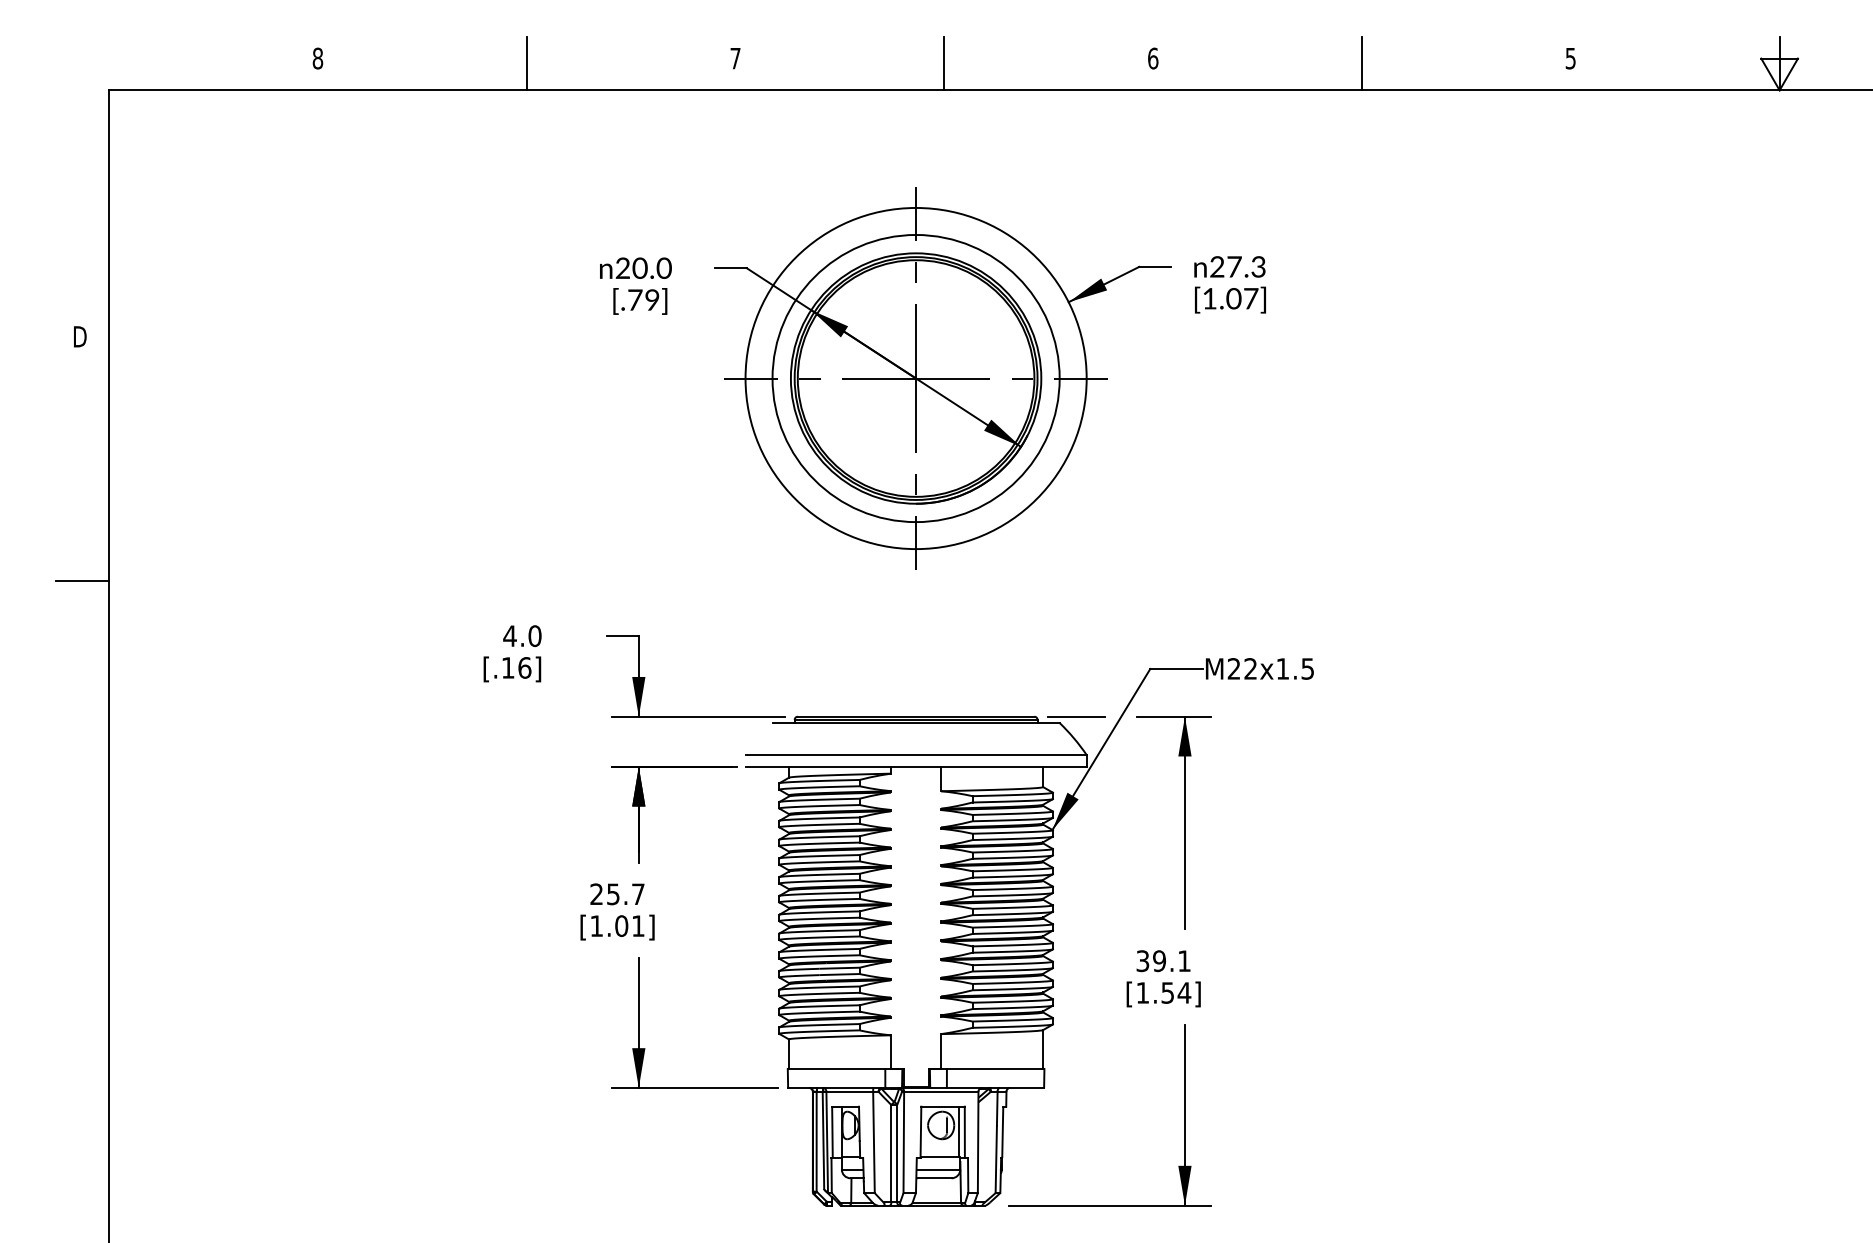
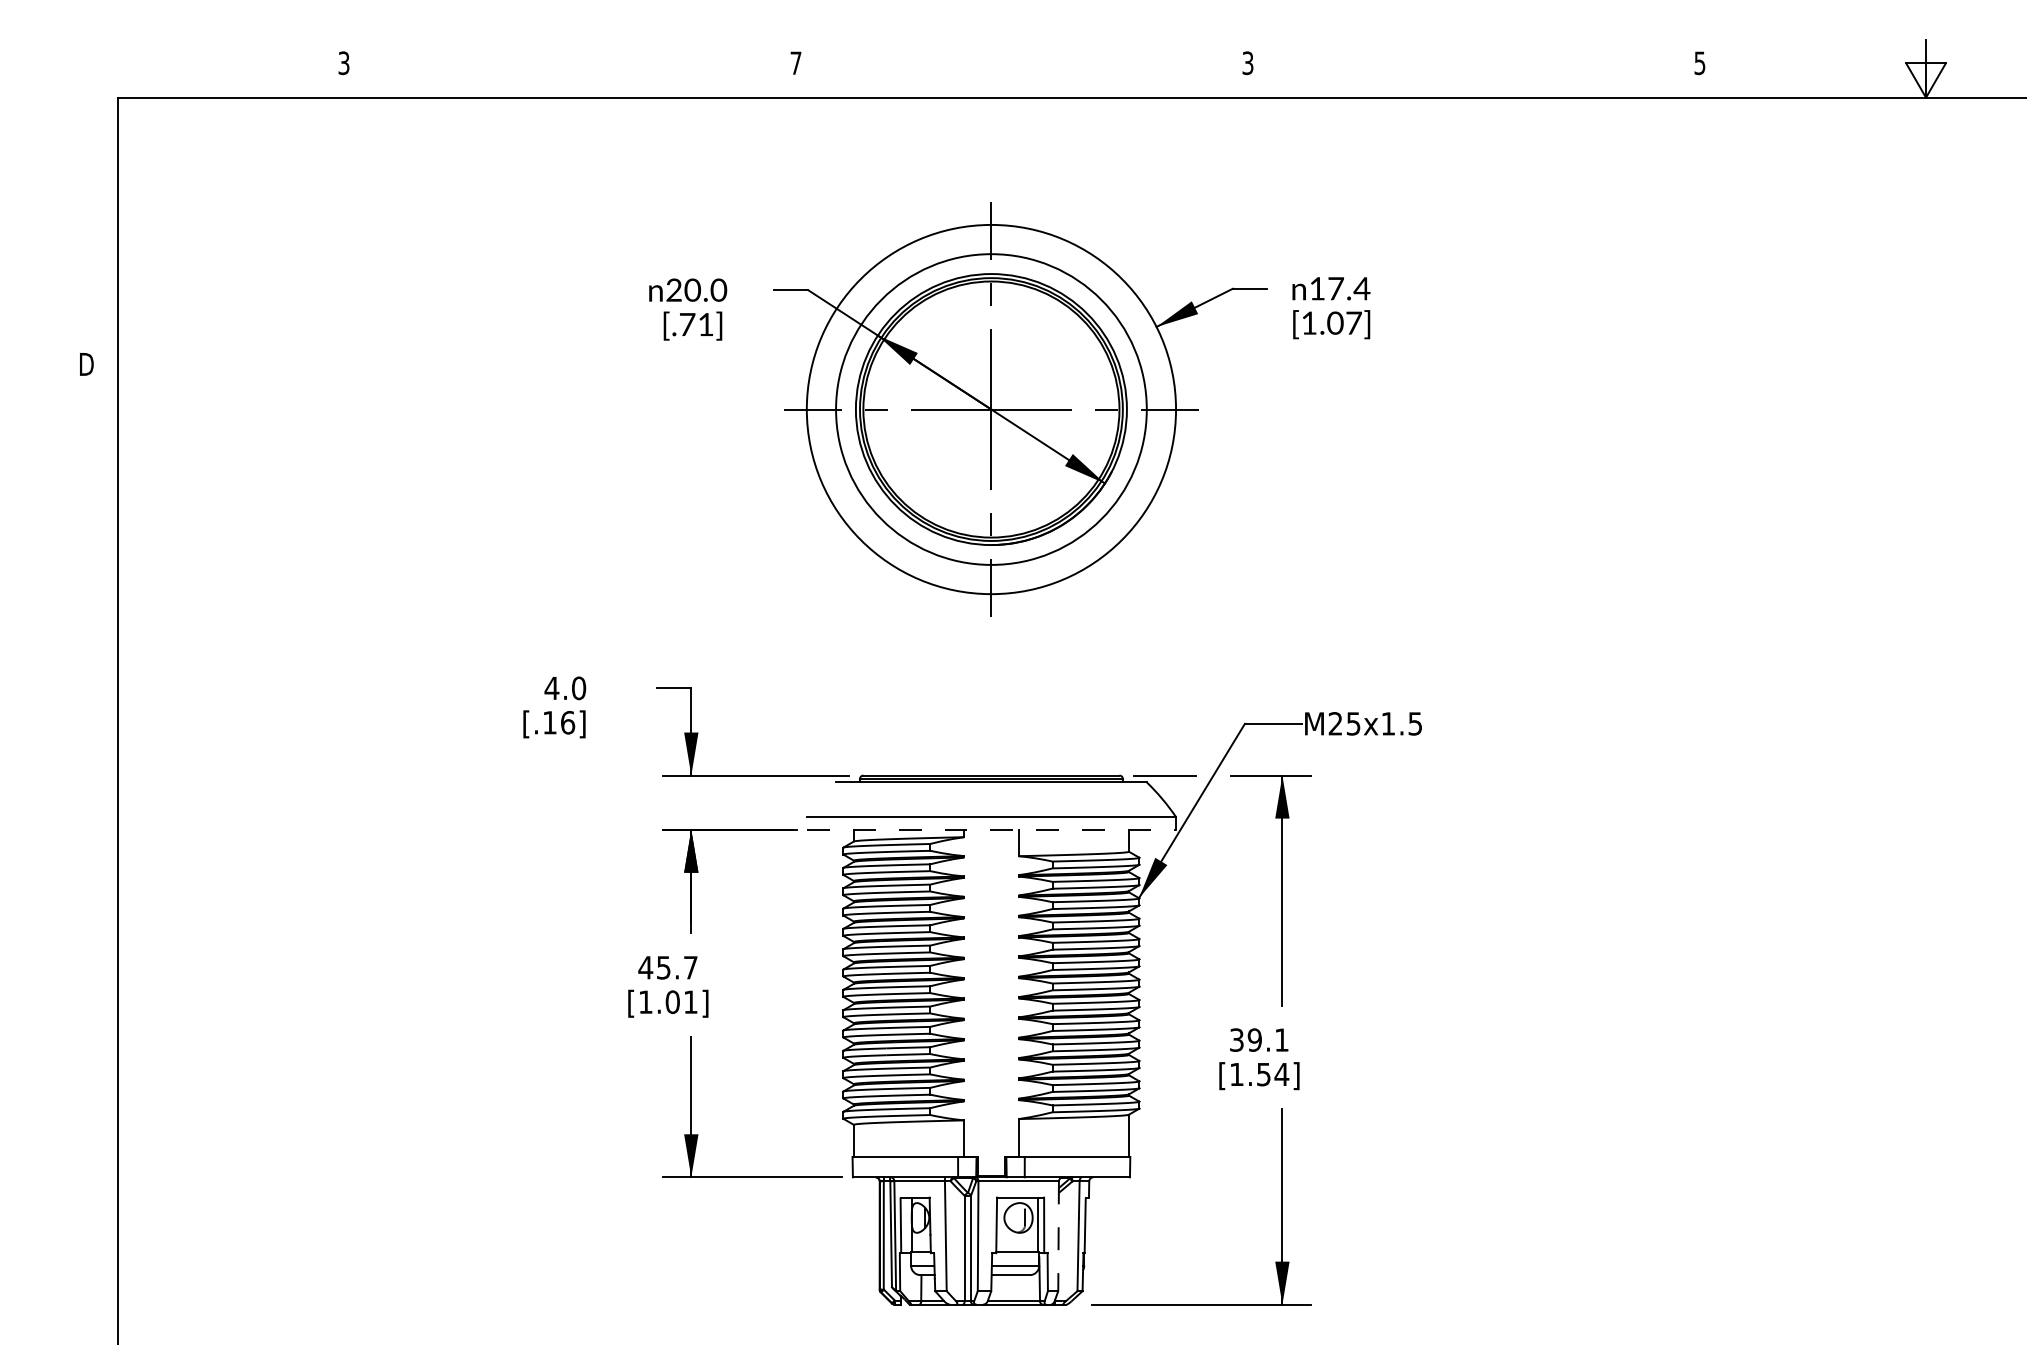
text: (317, 58) -> (343, 63), 8 -> 3
text: (1153, 58) -> (1248, 63), 6 -> 3
line: (526, 63) -> (569, 68), removed
line: (944, 63) -> (1022, 68), removed
line: (1362, 63) -> (1474, 68), removed
text: (1238, 266) -> (1340, 288), 27.3 -> 17.4
text: (652, 299) -> (706, 323), [.79] -> [.71]
line: (82, 580) -> (89, 628), removed
text: (1250, 668) -> (1353, 723), M22x1.5 -> M25x1.5
line: (916, 766) -> (991, 829), solid -> dashed
text: (596, 893) -> (645, 966), 25.7 -> 45.7
line: (978, 1142) -> (1058, 1236), solid -> dashed

